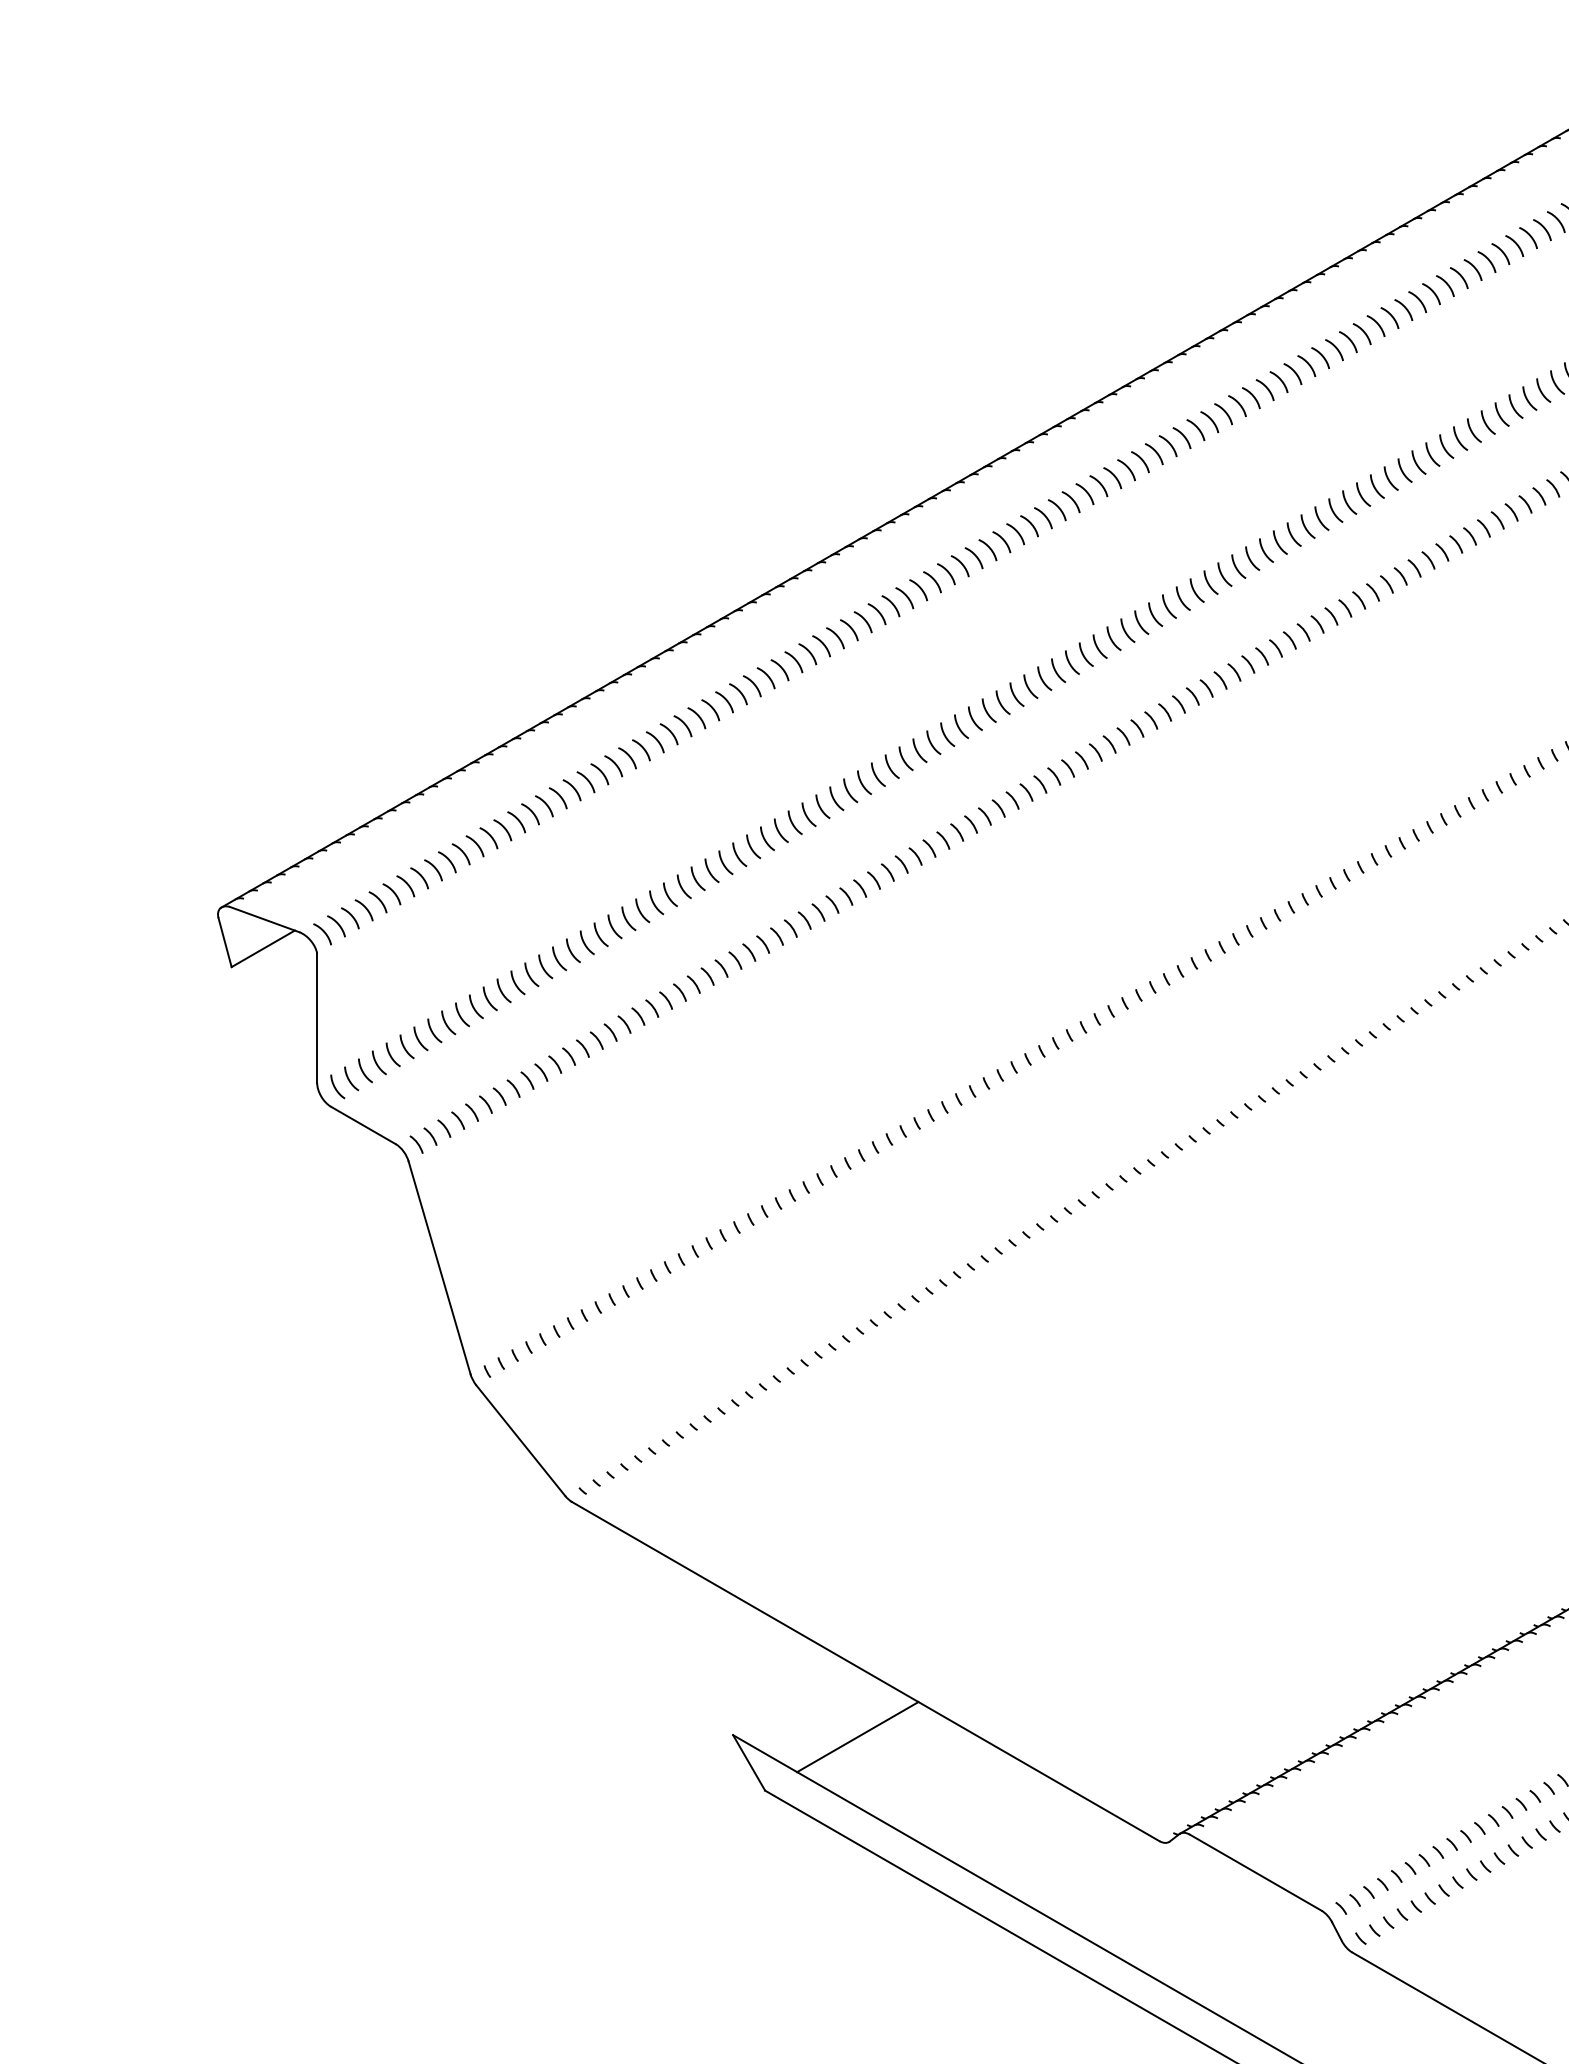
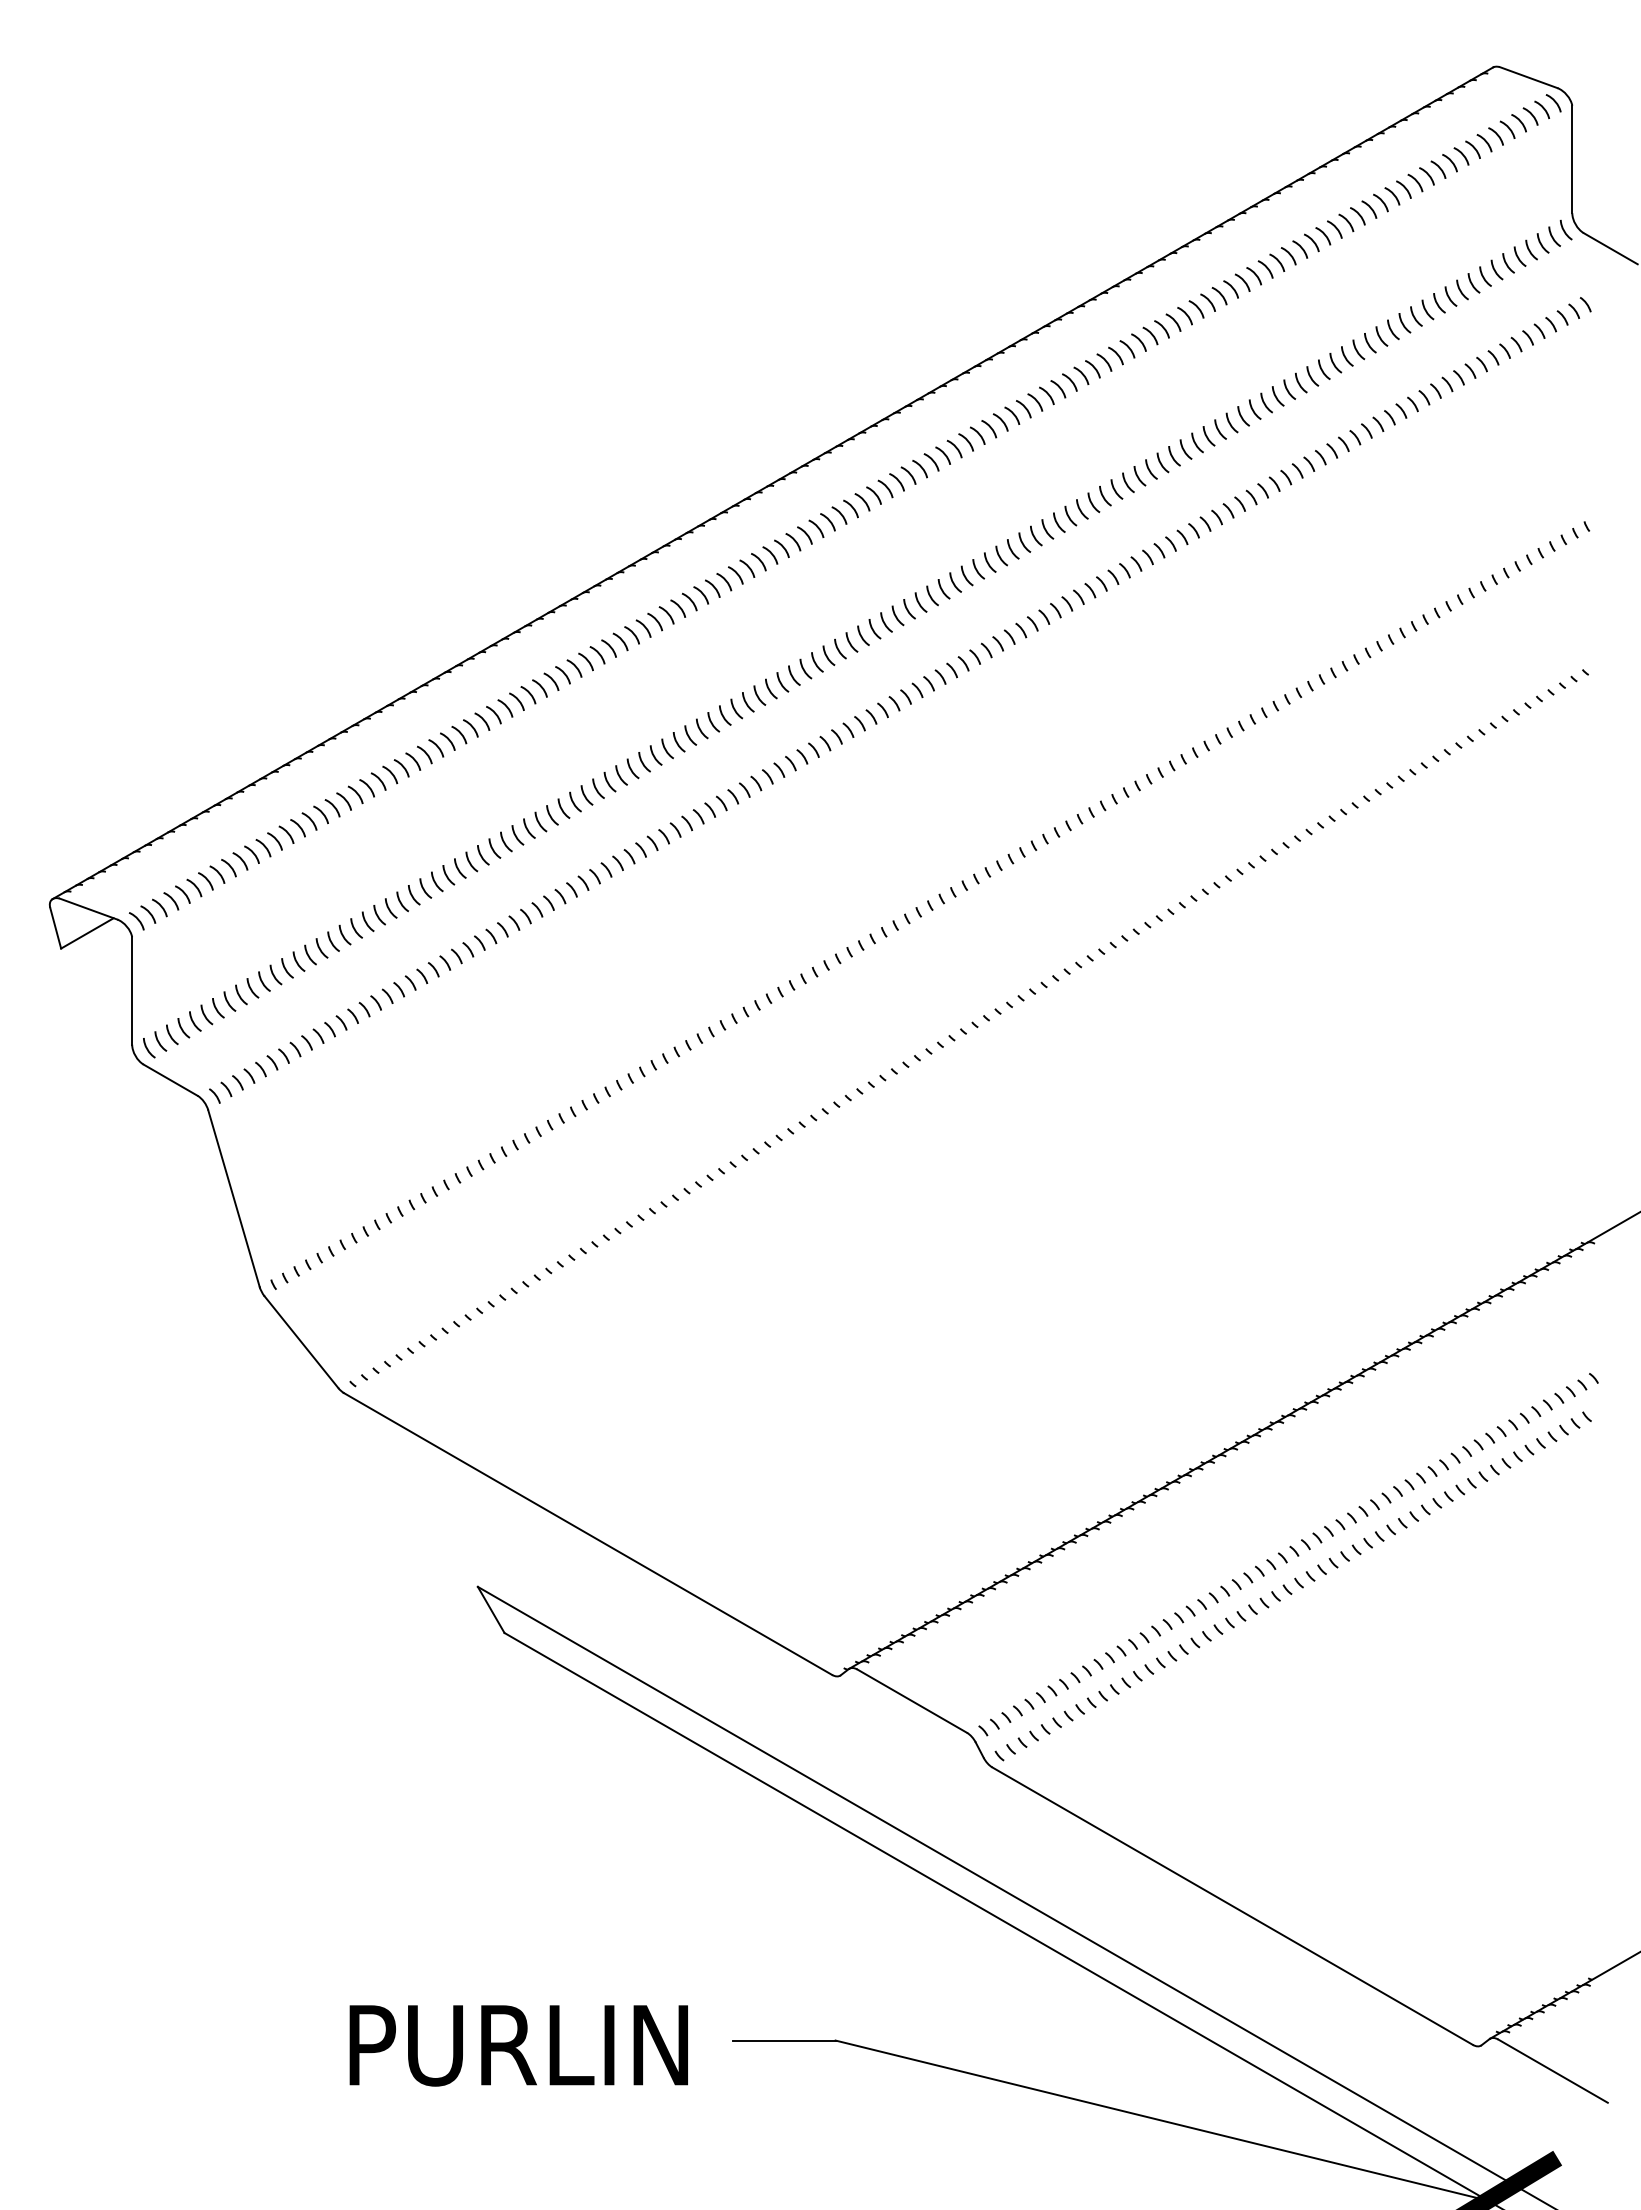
line: (857, 1737) -> (581, 1588), removed

